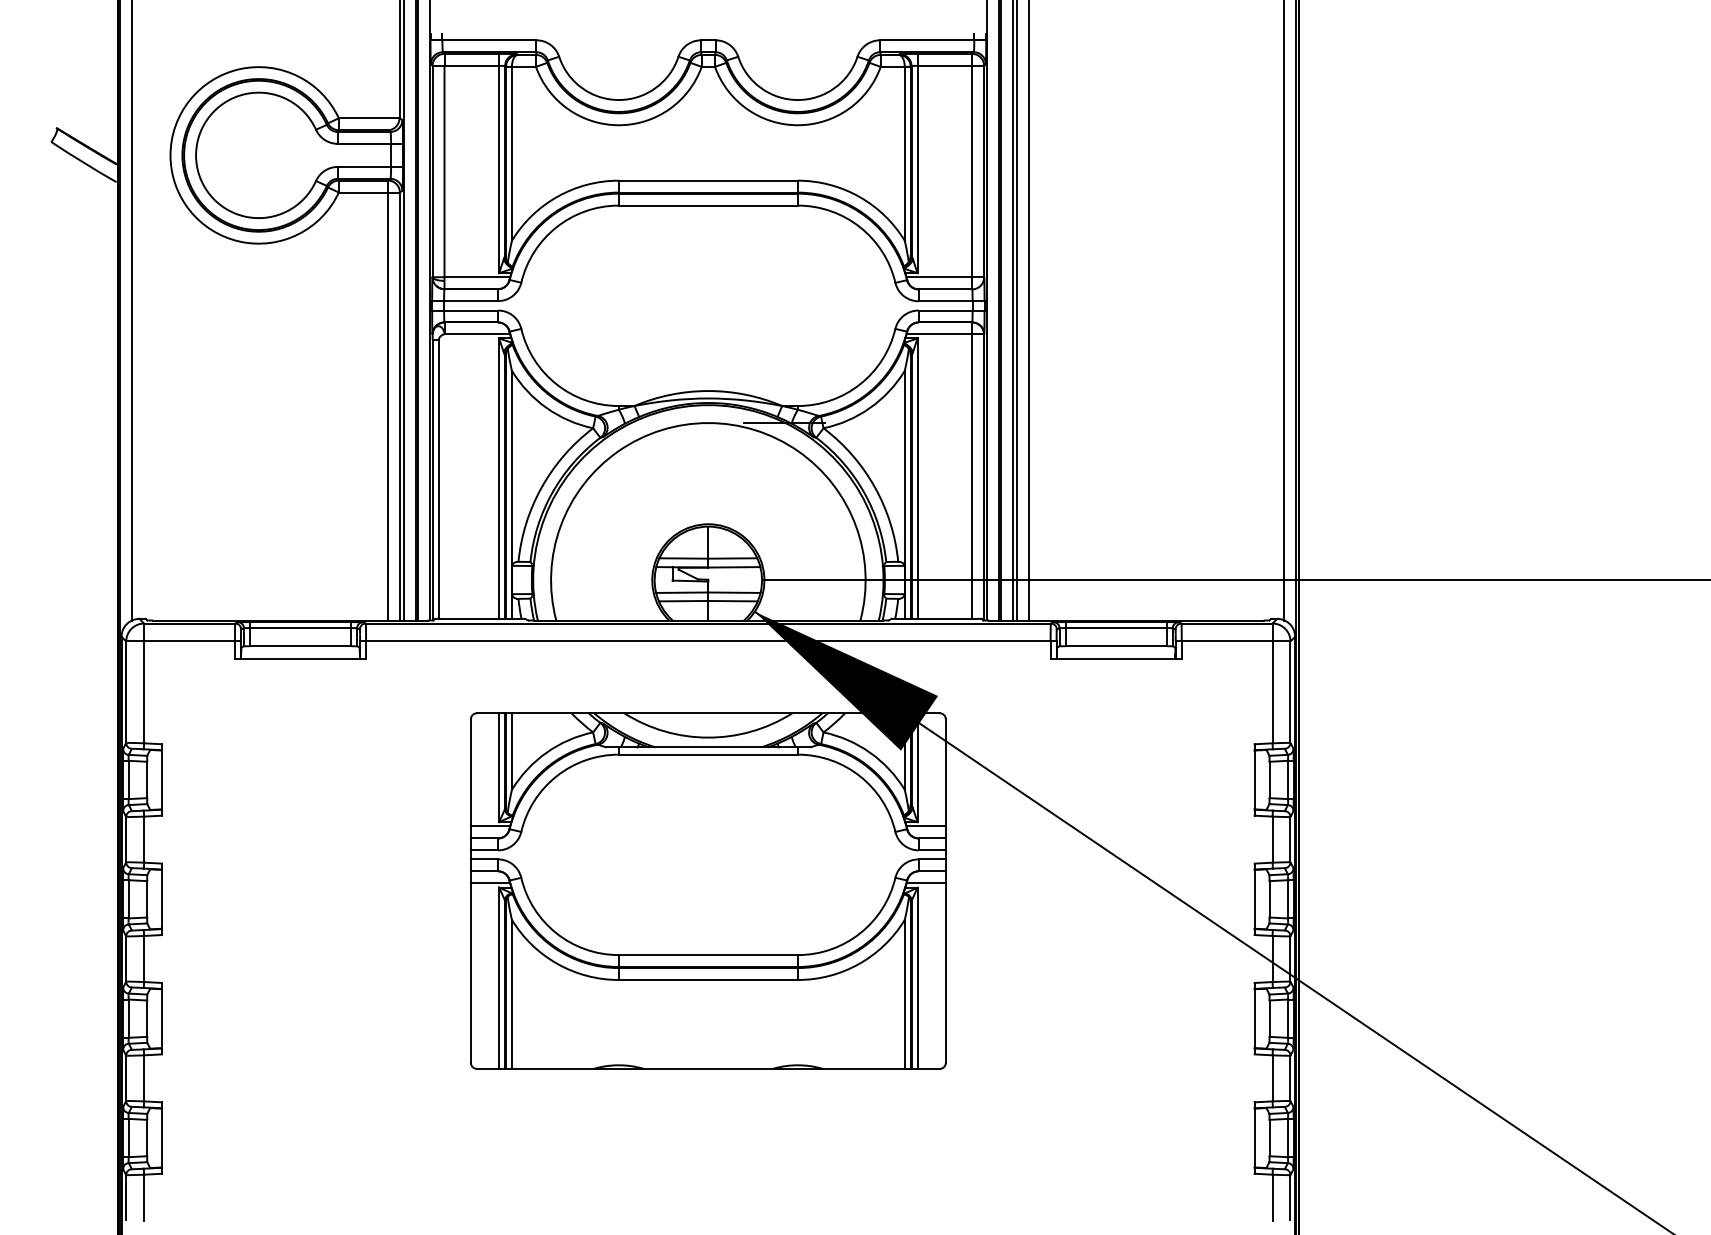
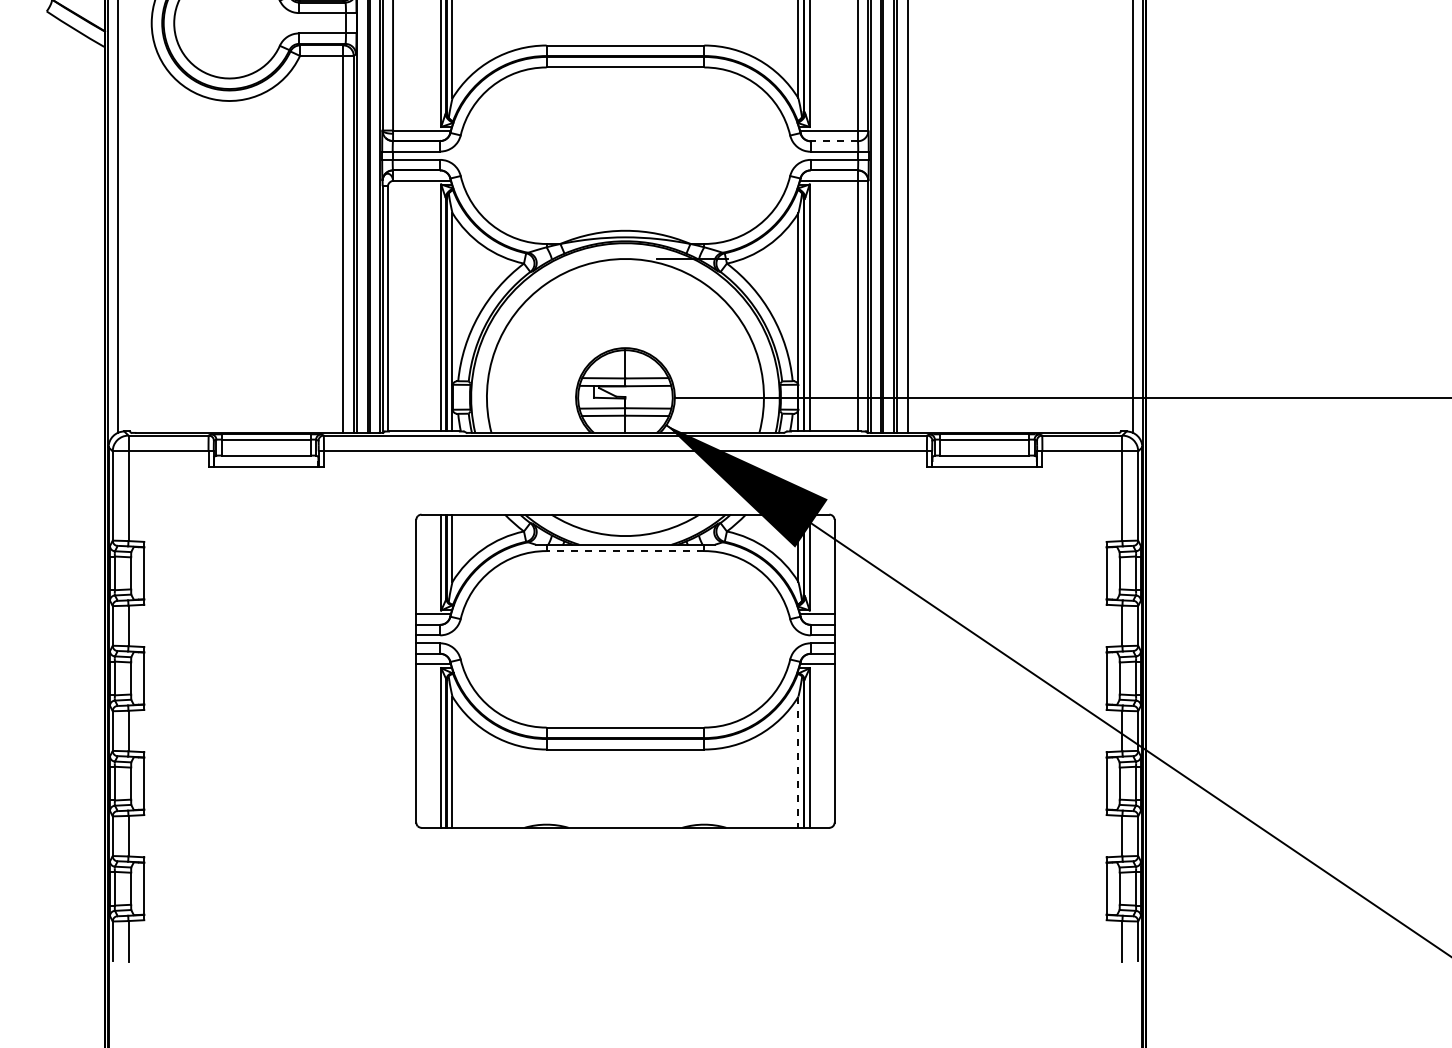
line: (945, 289) -> (834, 141), solid -> dashed
line: (708, 754) -> (625, 550), solid -> dashed
line: (904, 994) -> (798, 762), solid -> dashed

